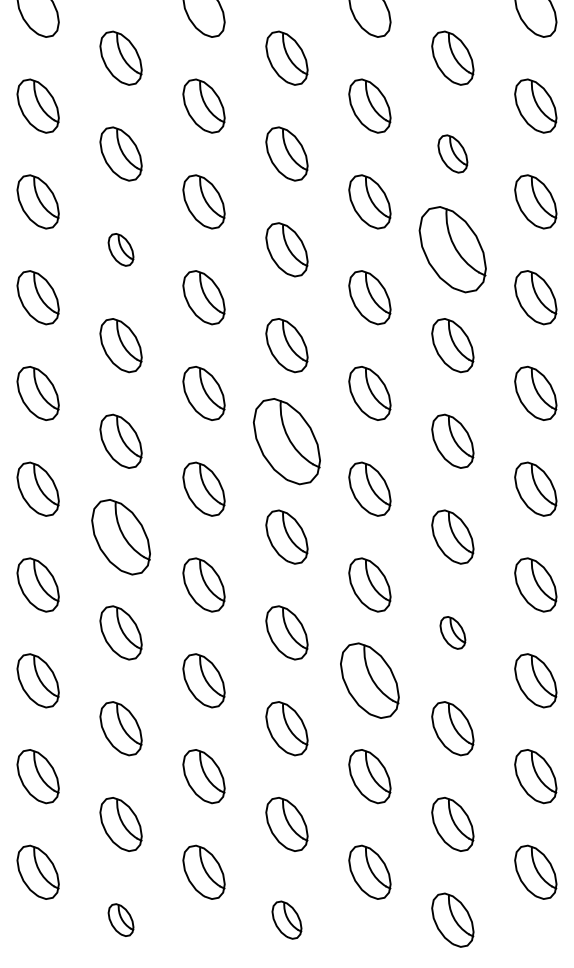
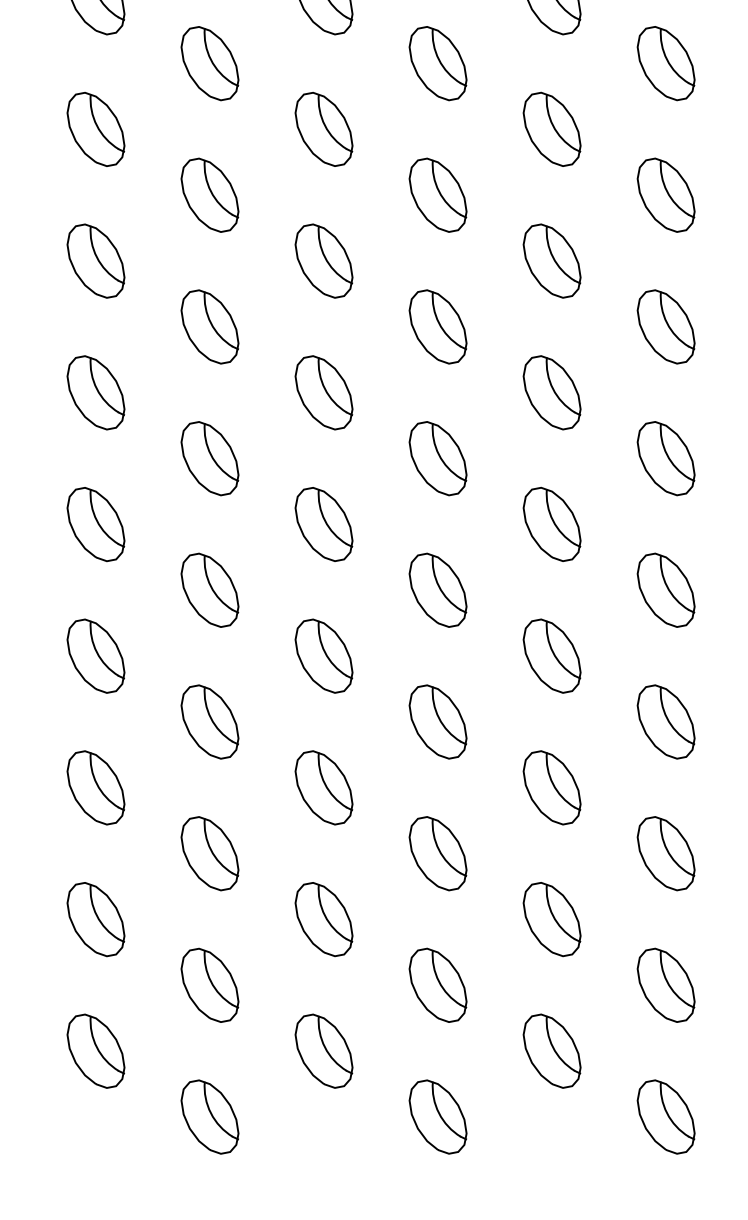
part: (452, 153) -> (665, 62), size x1.43
part: (120, 249) -> (209, 194), size x1.67
part: (452, 249) -> (665, 194), size x0.62
part: (286, 440) -> (437, 457), size x0.62
part: (120, 536) -> (209, 589), size x0.71
part: (452, 632) -> (665, 721), size x1.67
part: (369, 680) -> (551, 787), size x0.71
part: (120, 919) -> (209, 1116), size x1.67
part: (286, 919) -> (437, 1116), size x1.43

